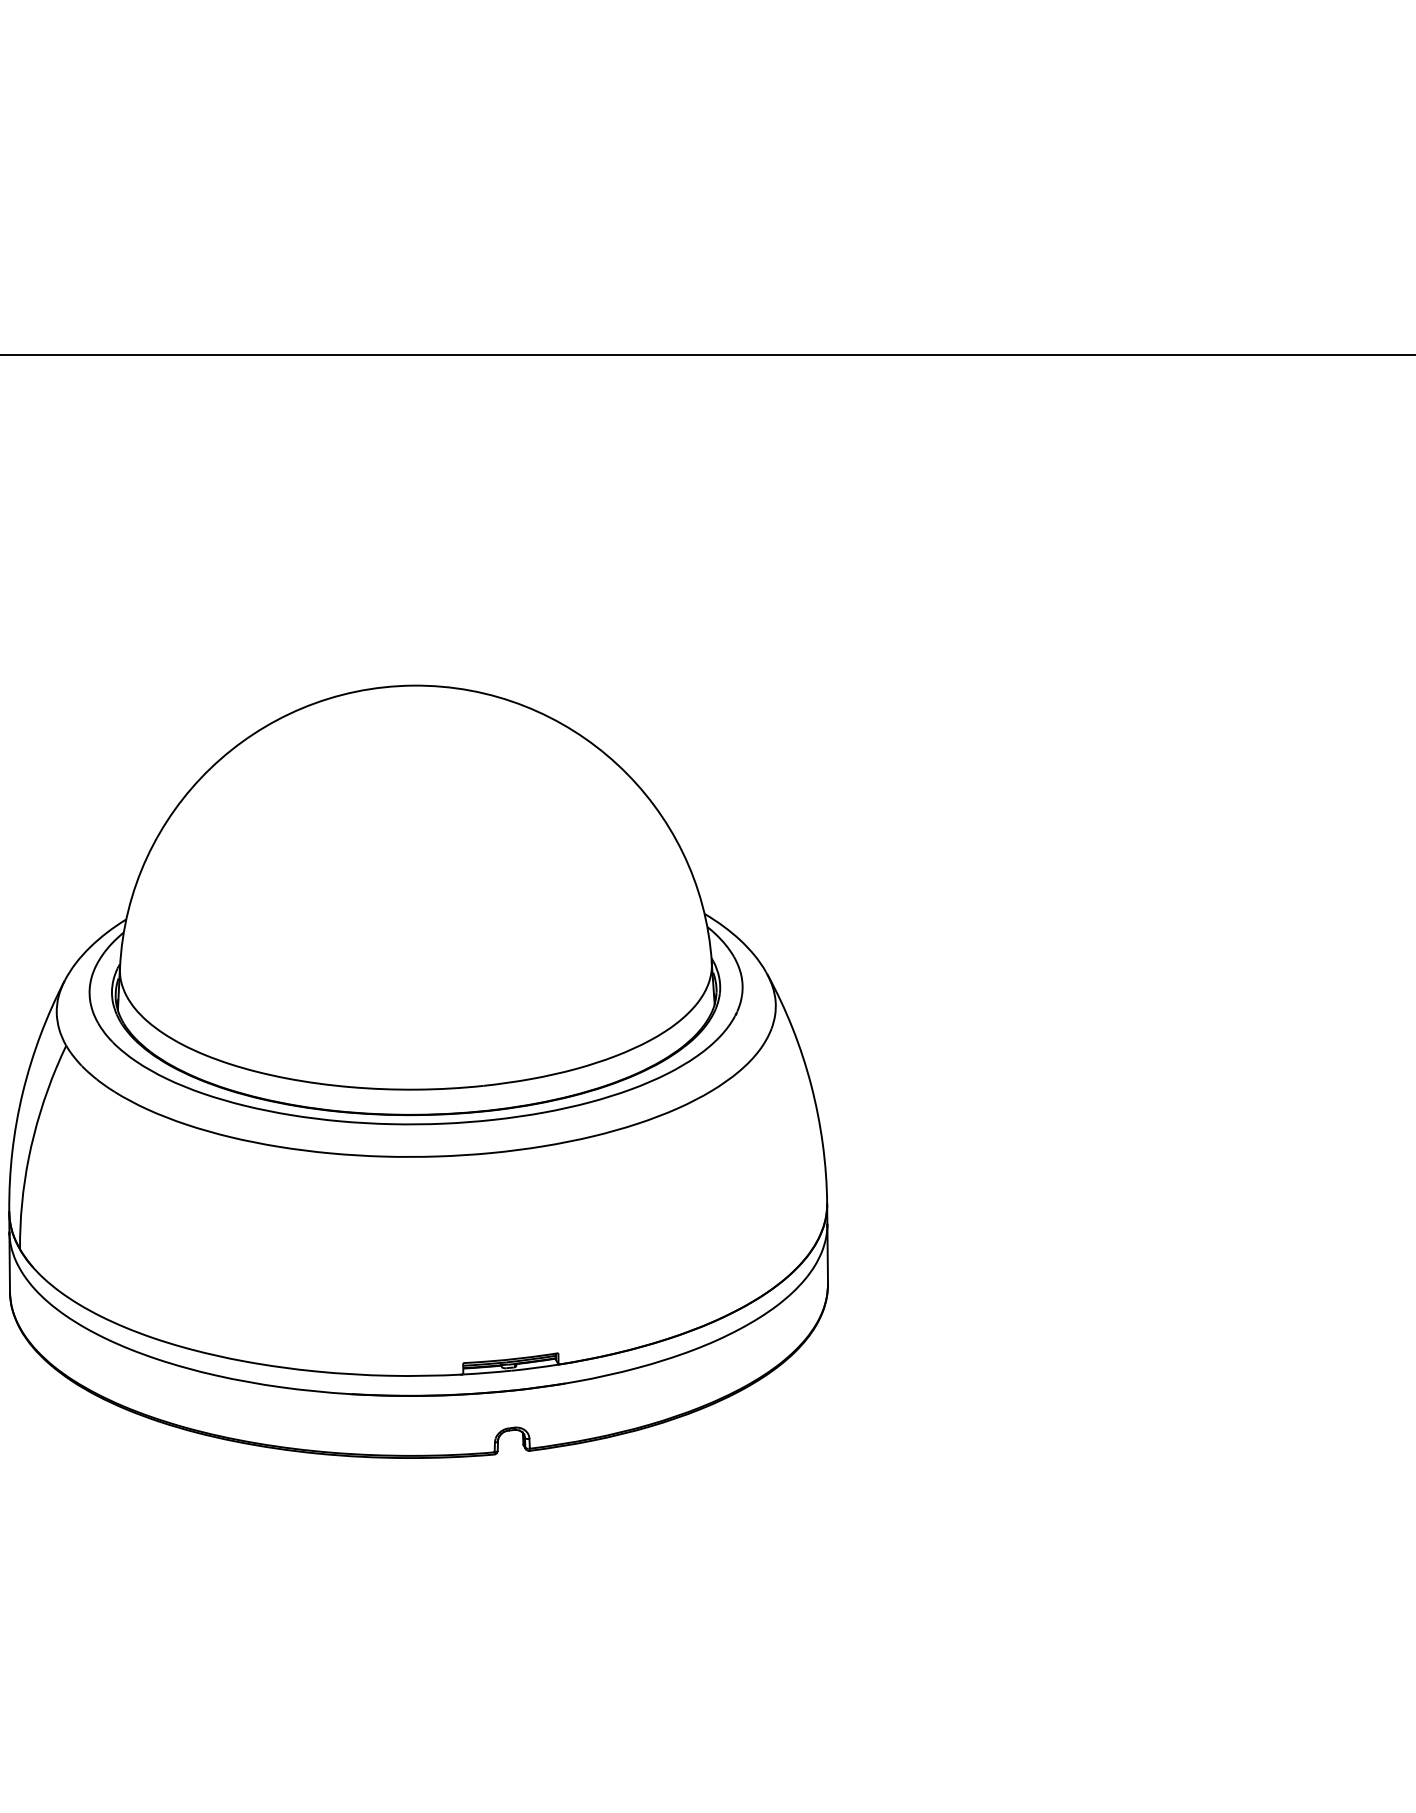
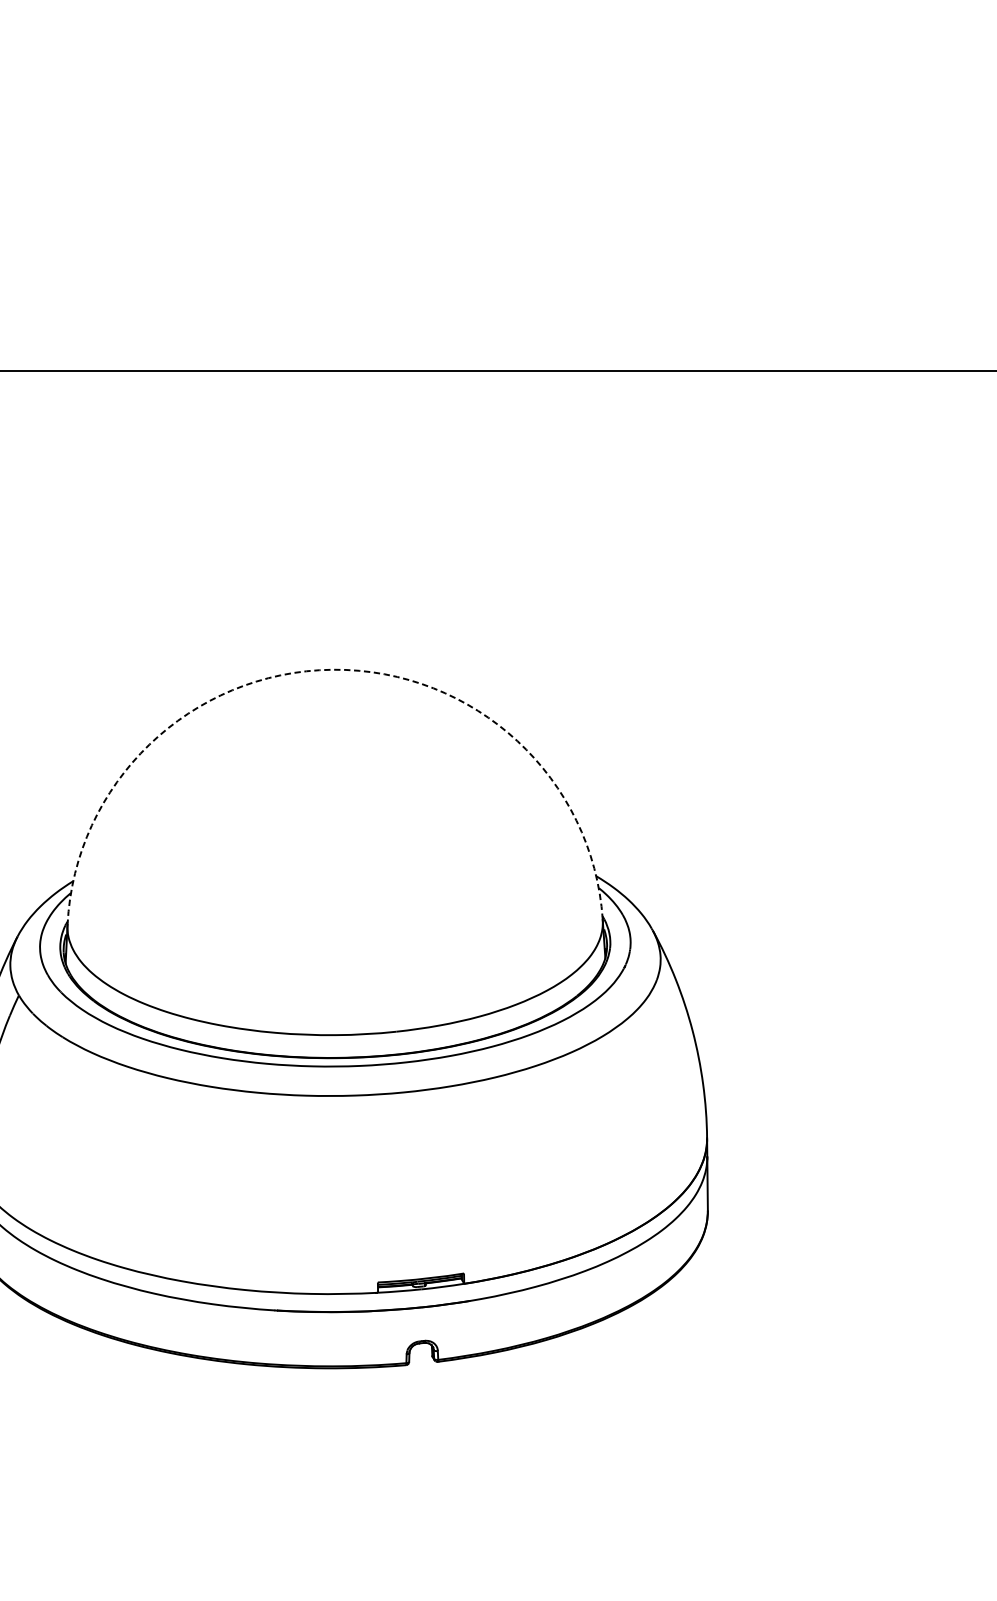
arc: (413, 685) -> (332, 669), solid -> dashed

